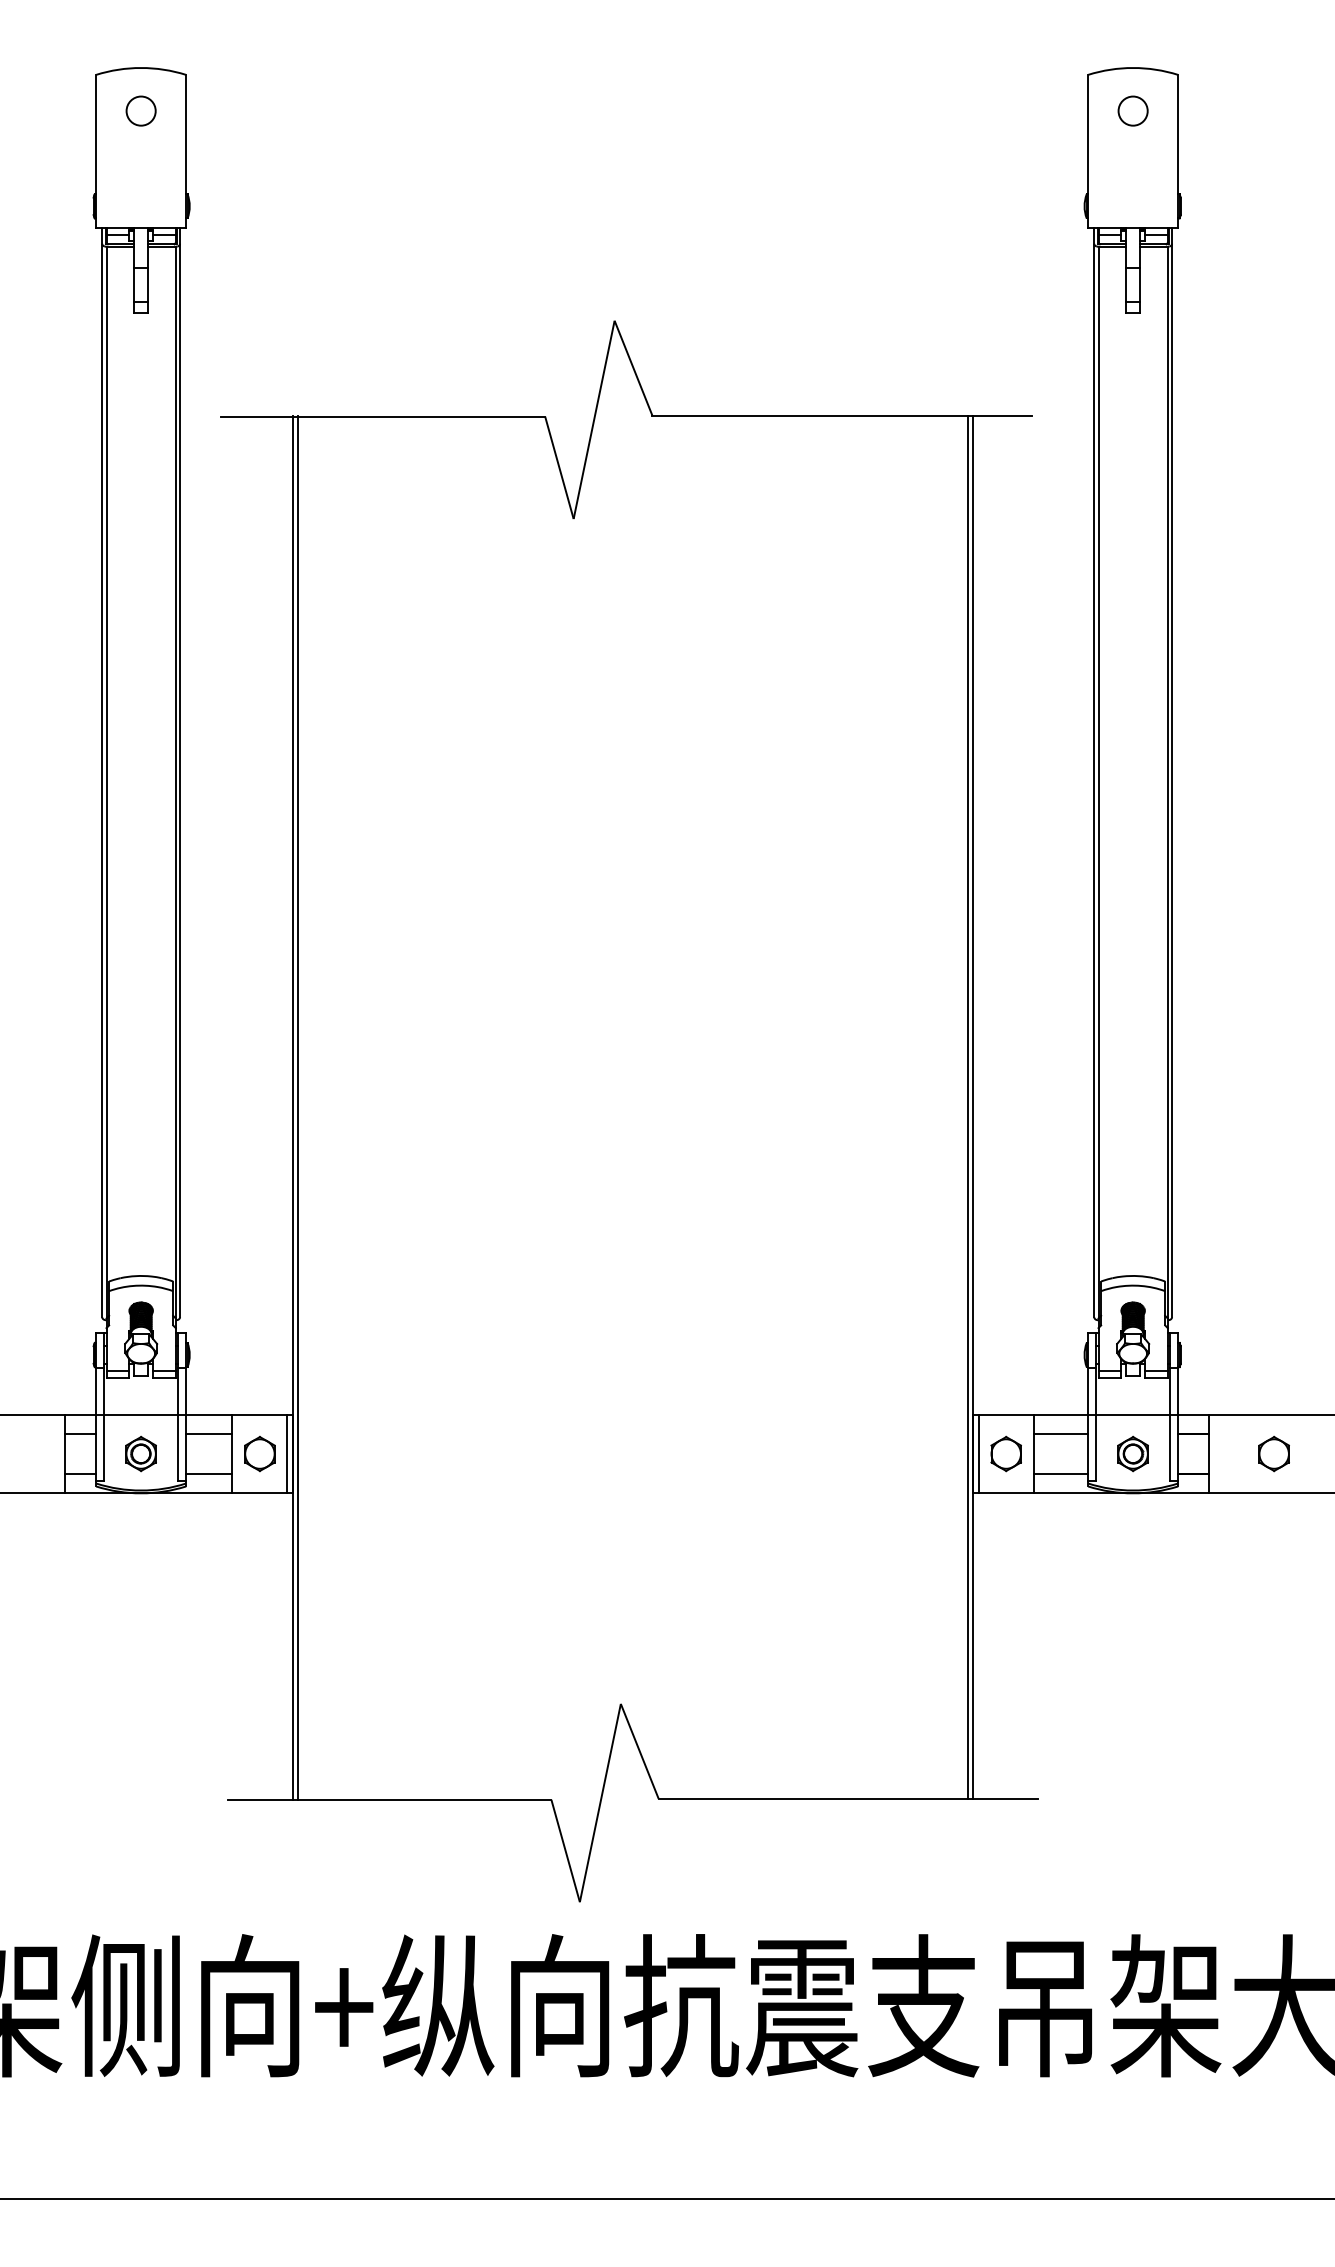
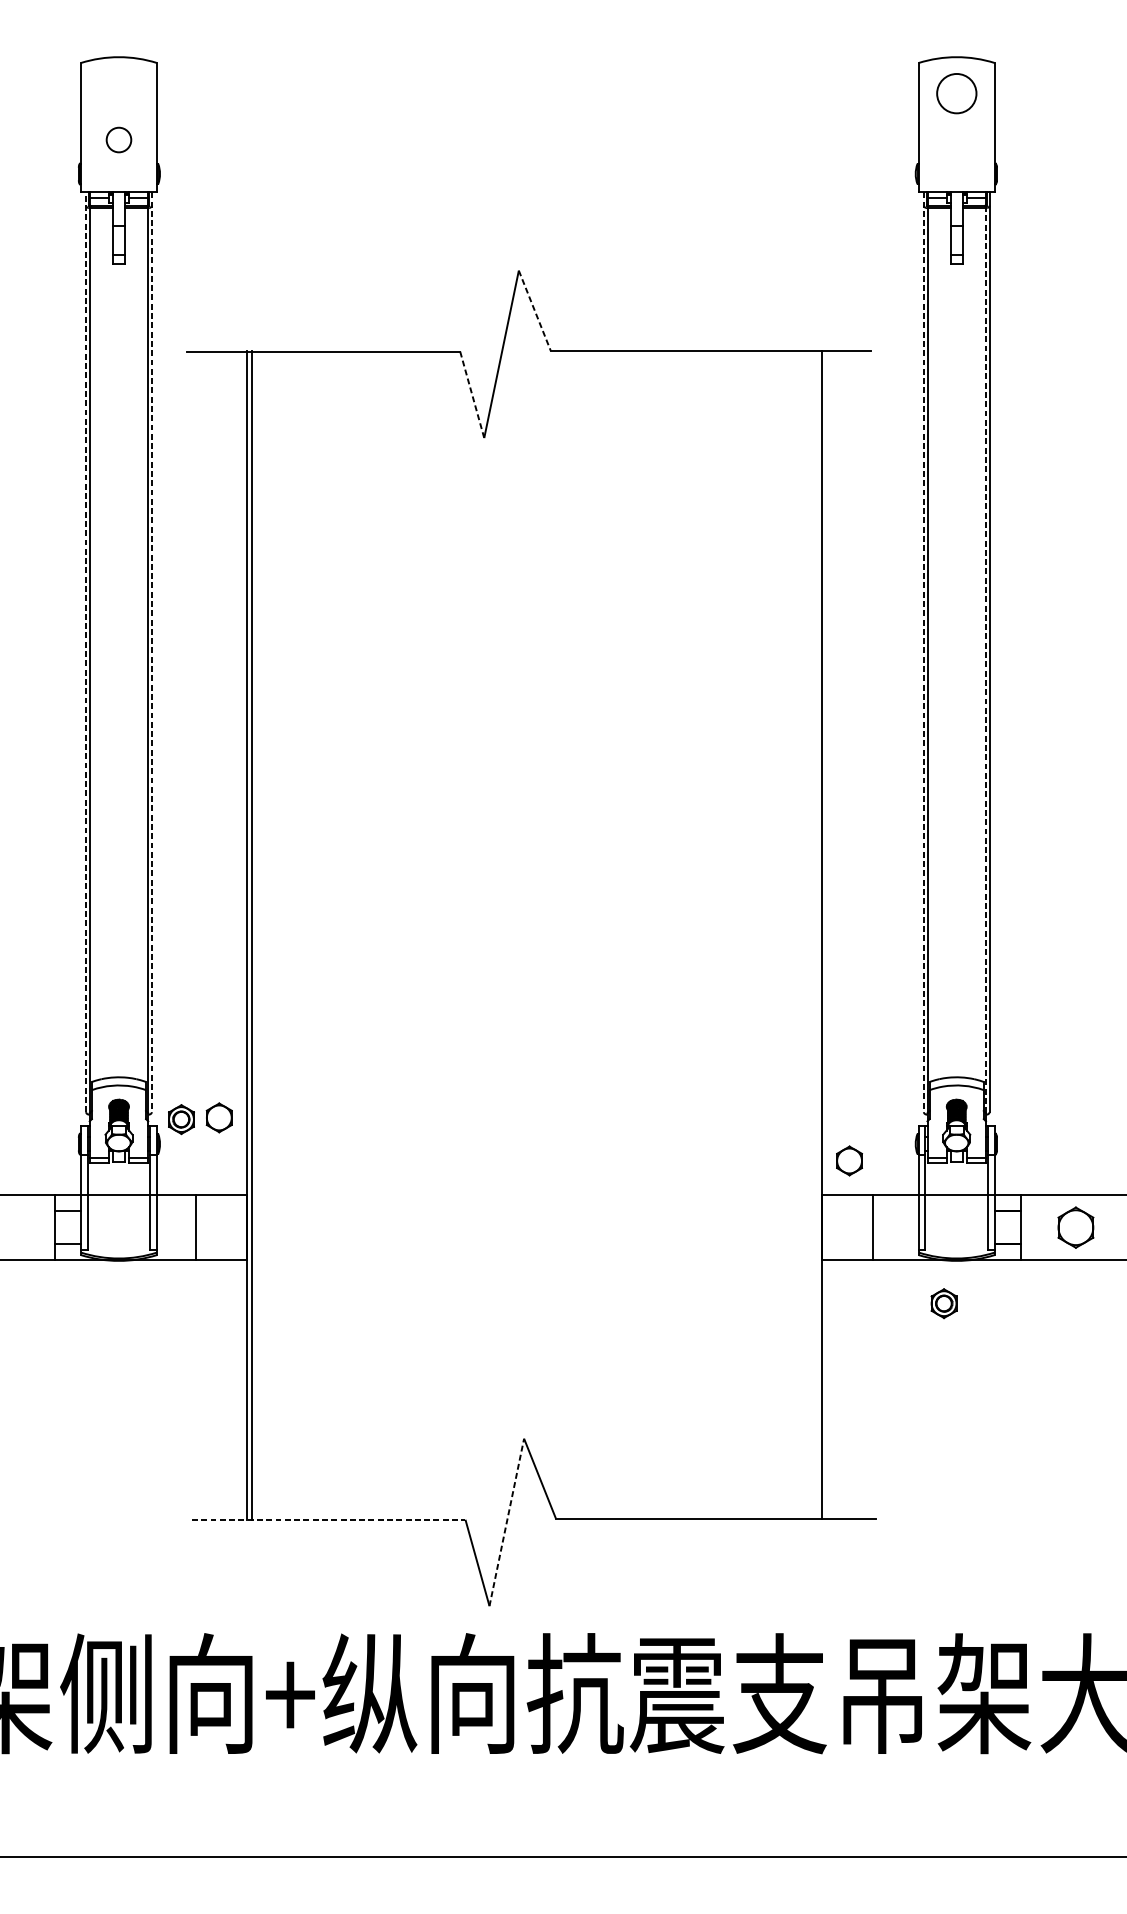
circle: (140, 110) -> (118, 139), moved
circle: (1132, 110) -> (956, 93), size x1.6
line: (633, 368) -> (534, 310), solid -> dashed
line: (559, 468) -> (472, 395), solid -> dashed
line: (102, 772) -> (86, 652), solid -> dashed
line: (180, 772) -> (152, 652), solid -> dashed
line: (1094, 772) -> (924, 652), solid -> dashed
line: (1167, 782) -> (985, 660), solid -> dashed
line: (967, 1106) -> (816, 934), removed
line: (209, 1433) -> (176, 1210), removed
line: (1060, 1433) -> (895, 1210), removed
part: (140, 1453) -> (180, 1119), moved
line: (286, 1453) -> (241, 1227), removed
line: (979, 1453) -> (826, 1227), removed
part: (1005, 1453) -> (848, 1160), moved
part: (1132, 1453) -> (943, 1303), moved
part: (1273, 1453) -> (1075, 1227), size x1.4
part: (259, 1454) -> (218, 1118), moved
line: (209, 1473) -> (176, 1244), removed
line: (1060, 1473) -> (895, 1244), removed
line: (389, 1799) -> (328, 1519), solid -> dashed
line: (600, 1802) -> (506, 1521), solid -> dashed

